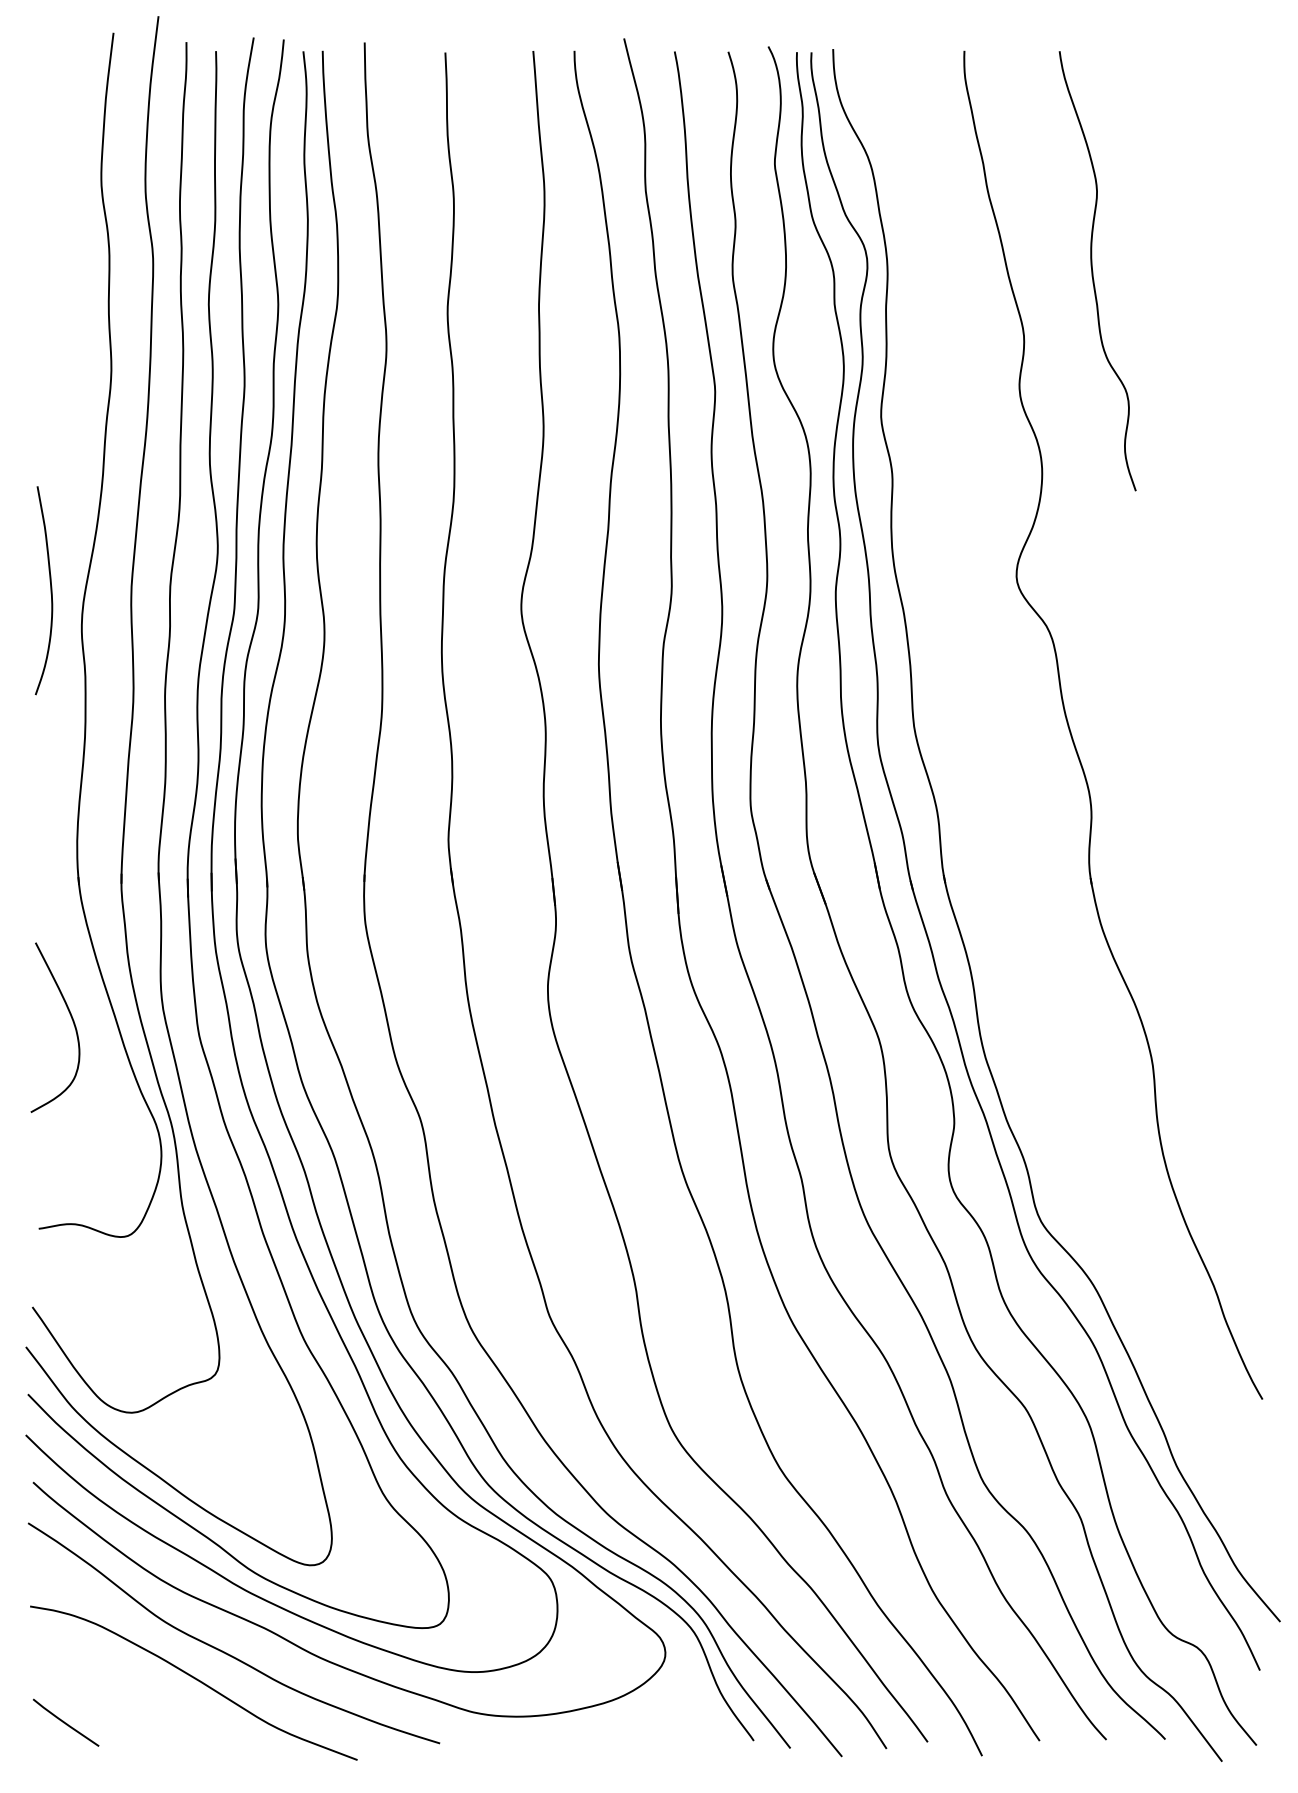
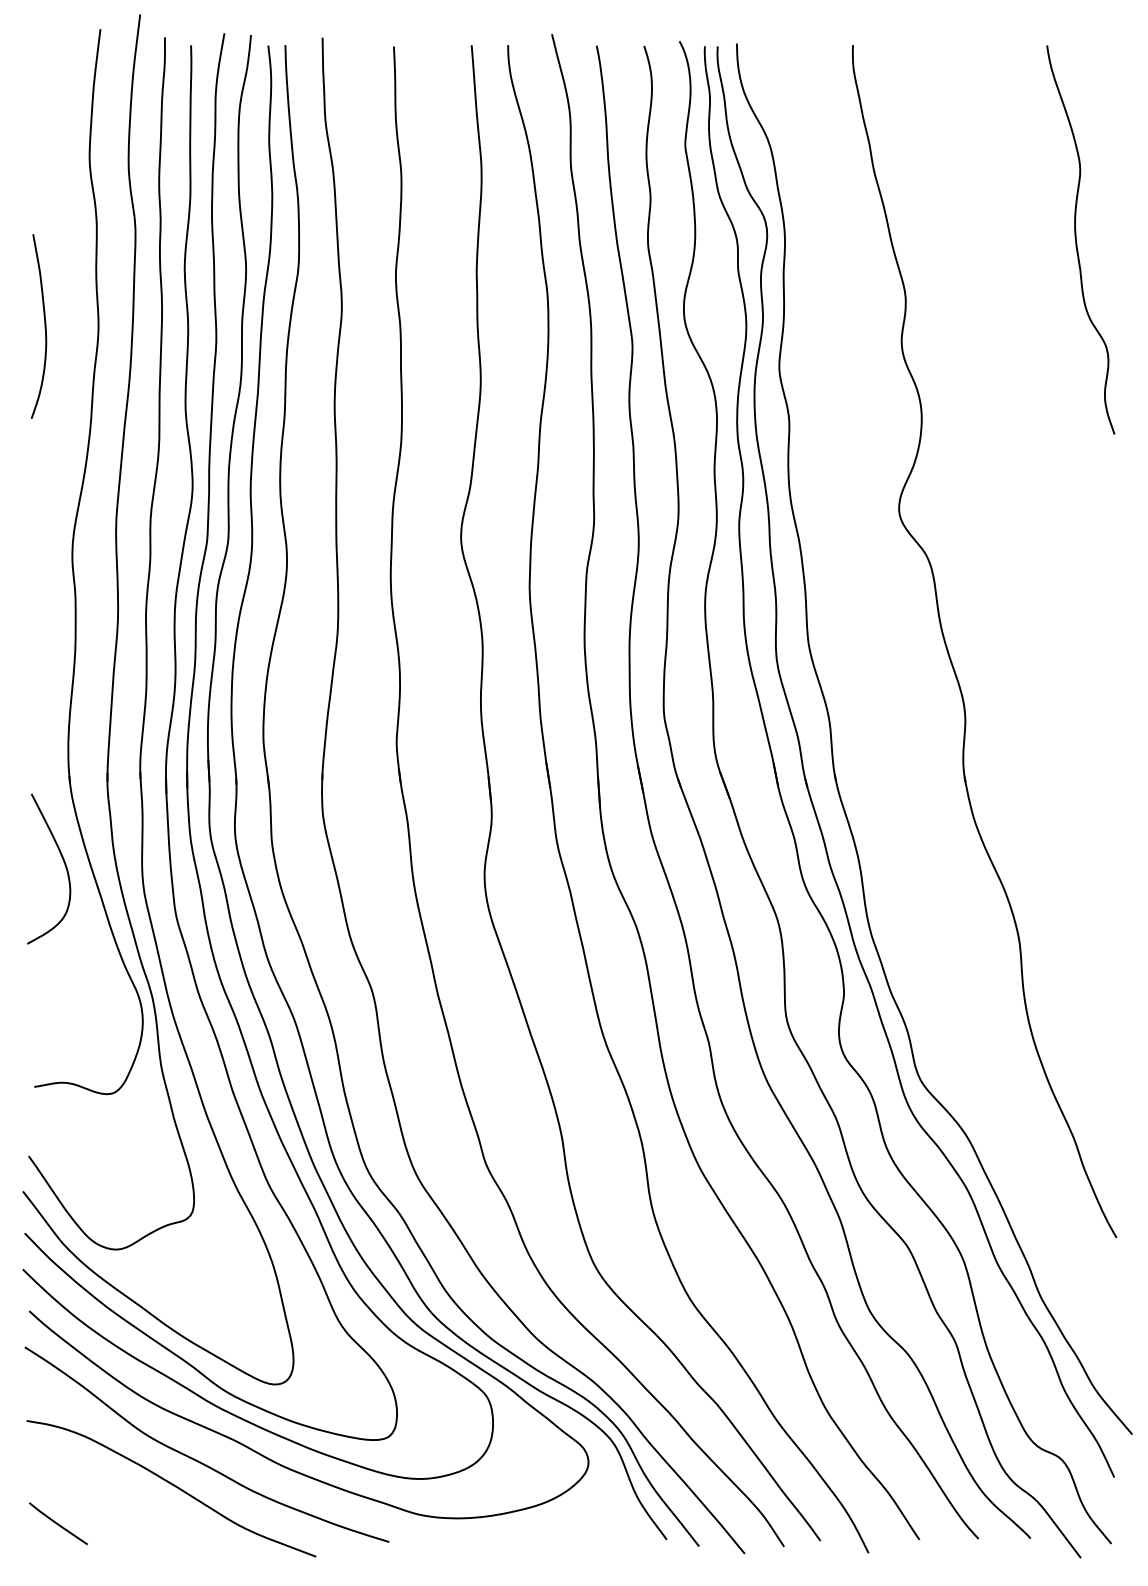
curve: (1092, 270) -> (1076, 239), moved
curve: (50, 590) -> (44, 326), moved
curve: (71, 1020) -> (63, 862), moved

